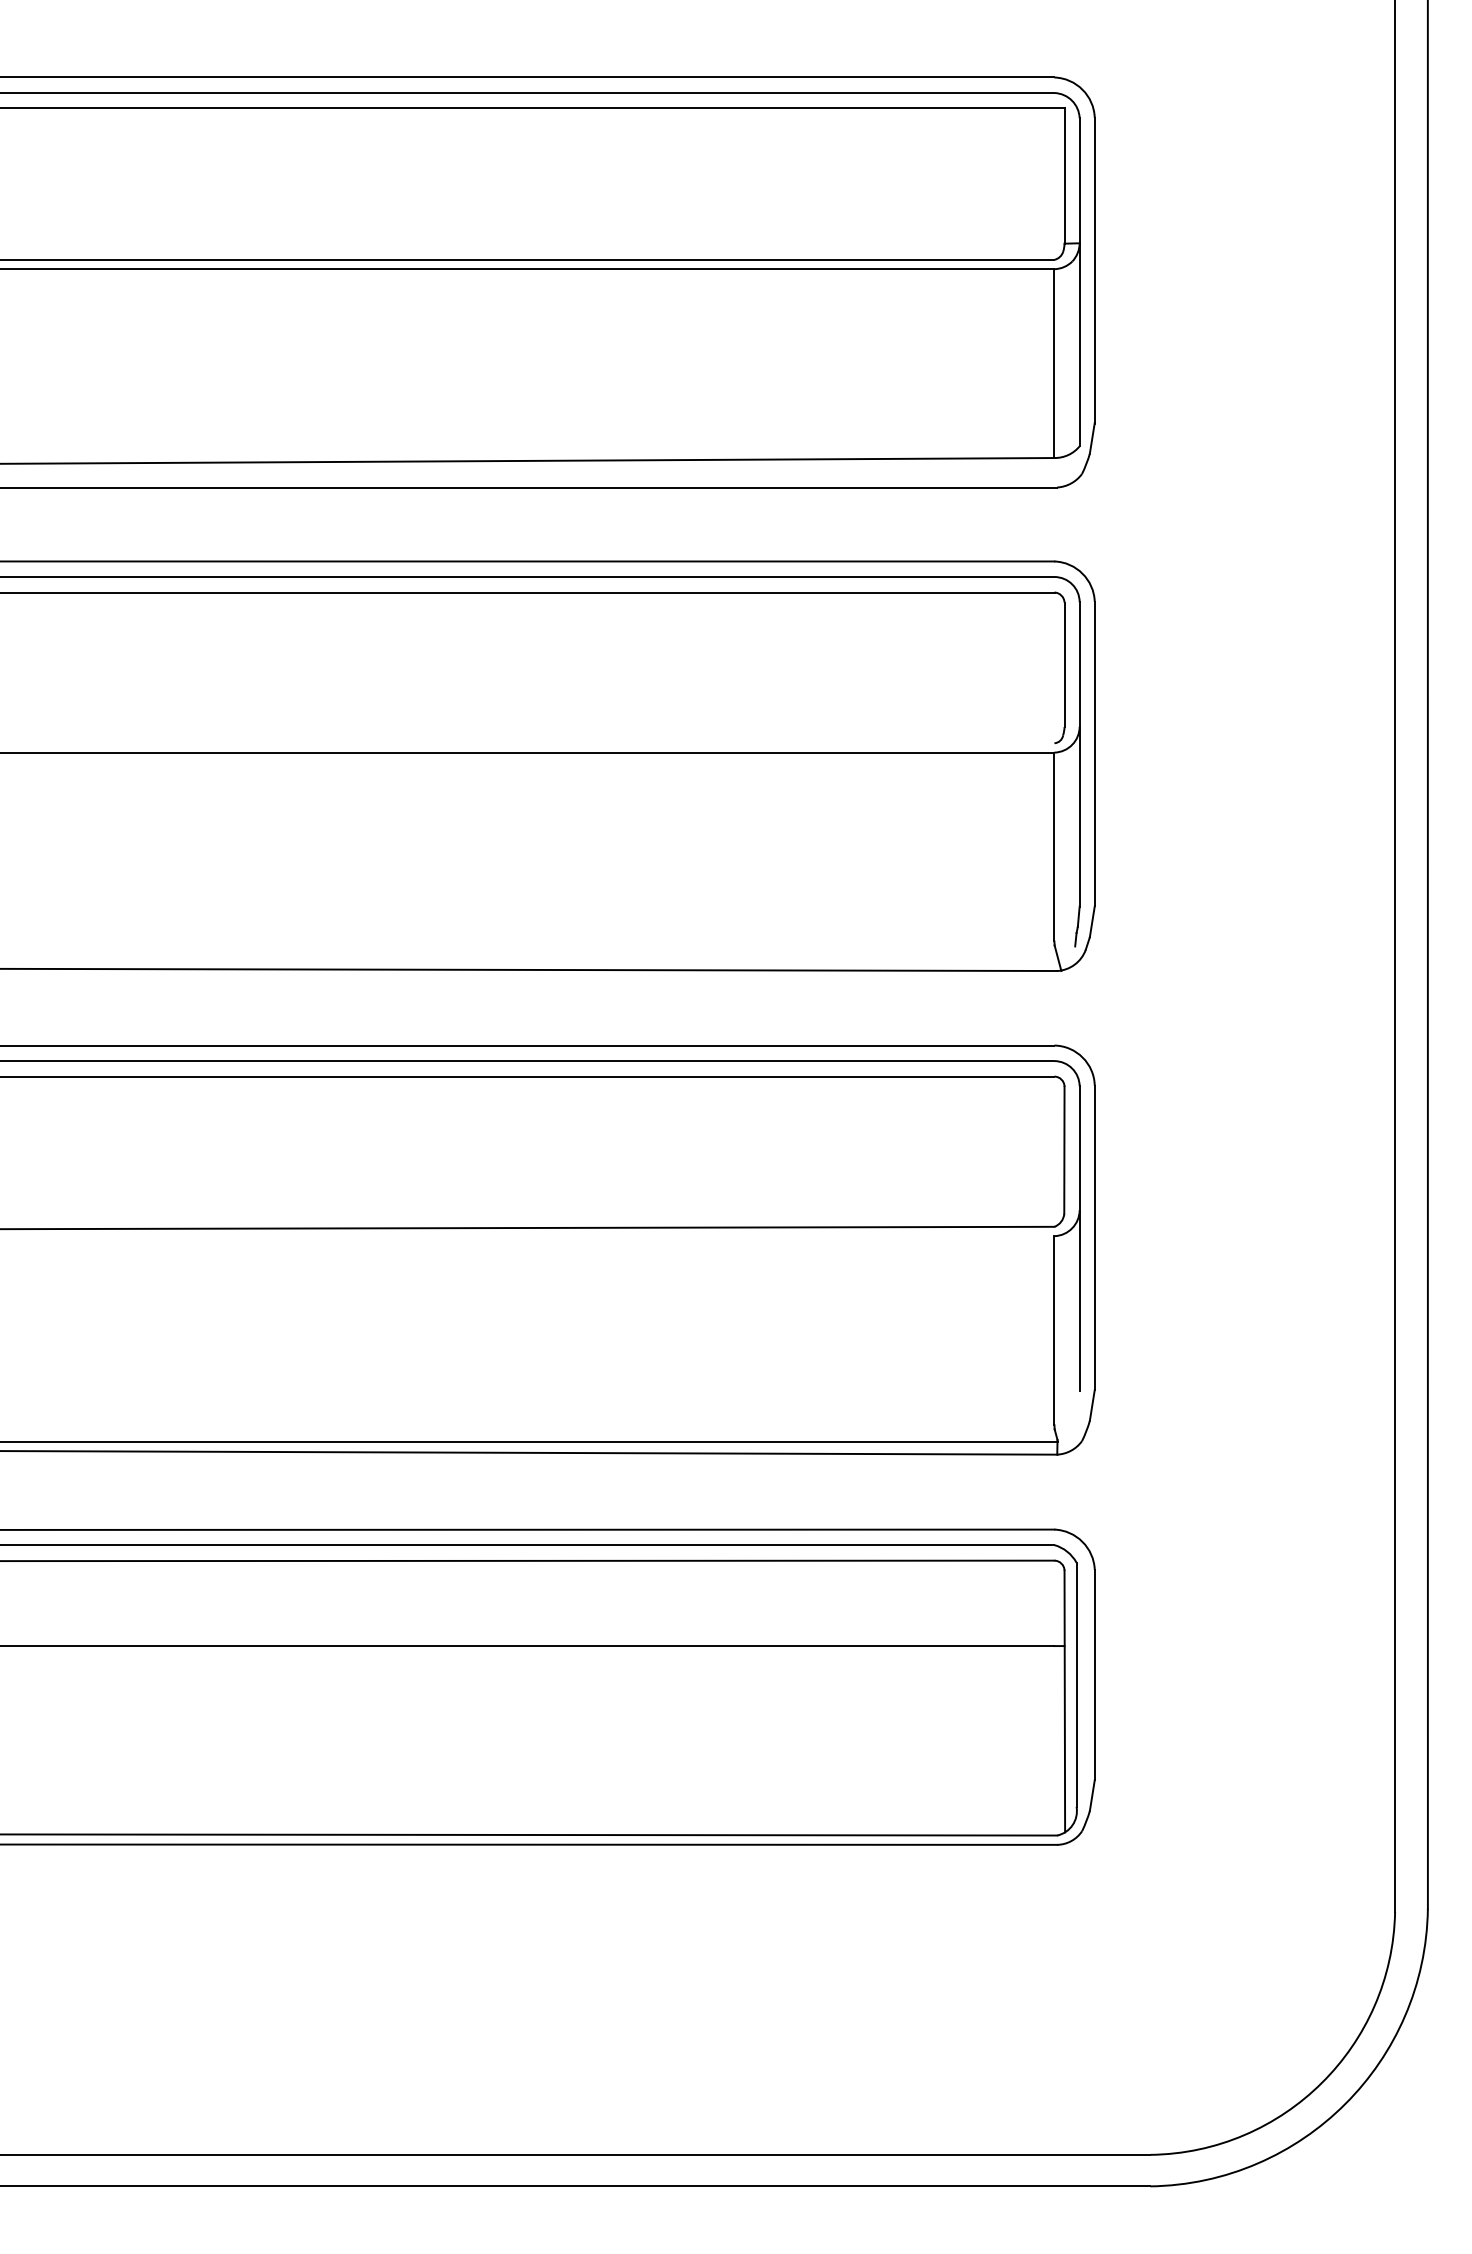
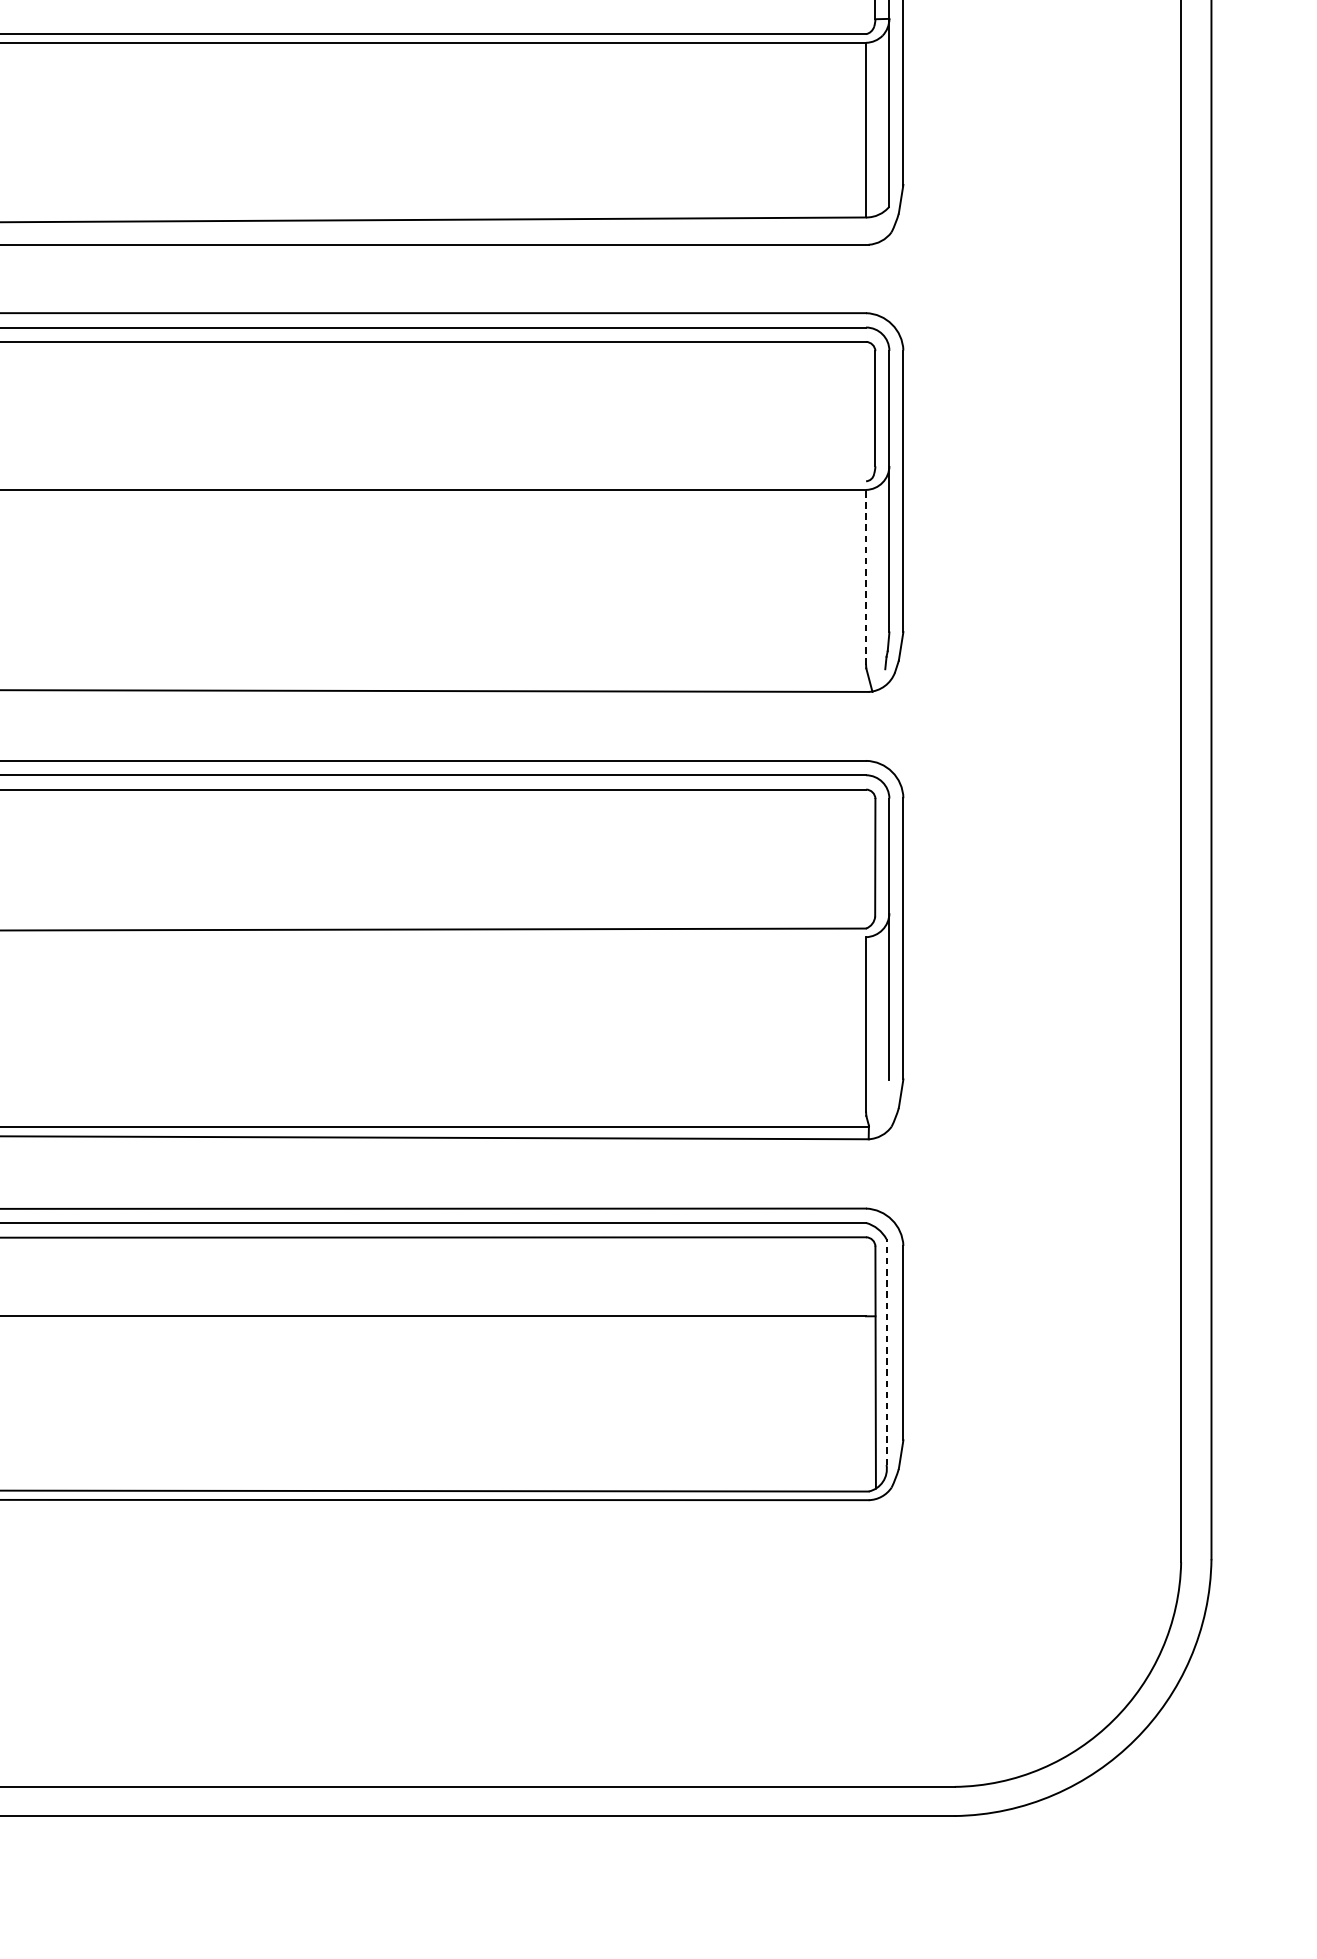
line: (1054, 846) -> (866, 576), solid -> dashed
line: (1076, 1684) -> (886, 1351), solid -> dashed

